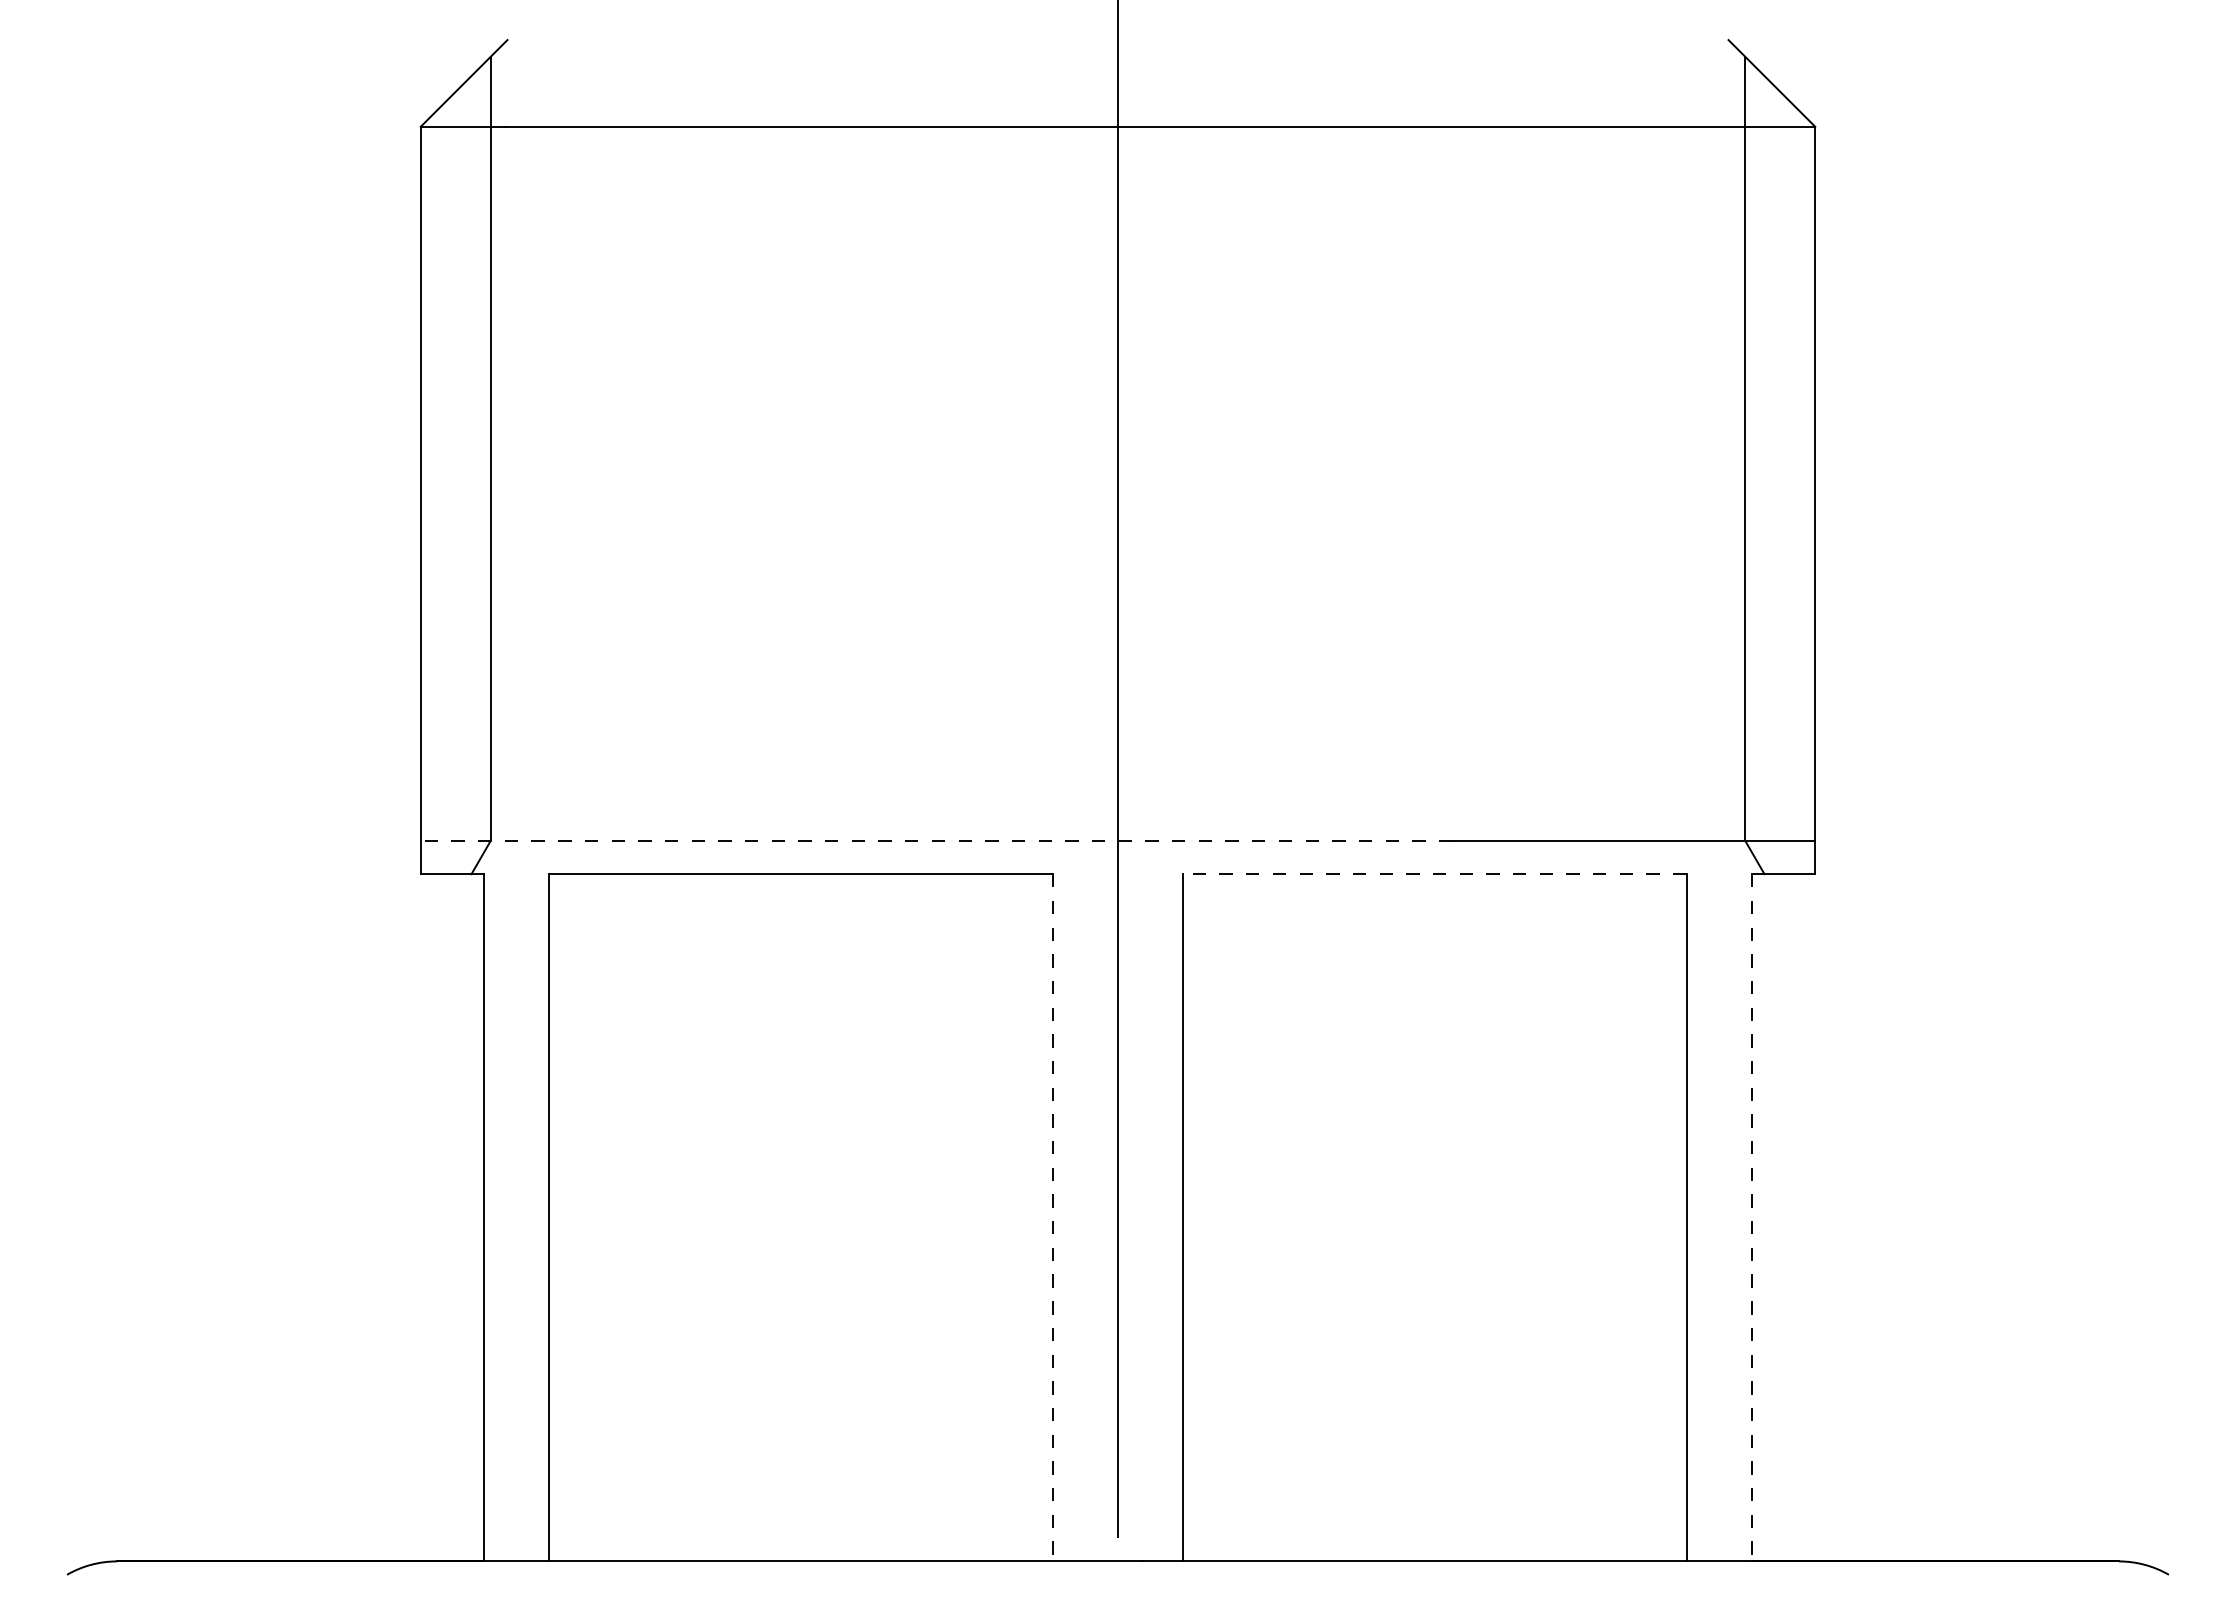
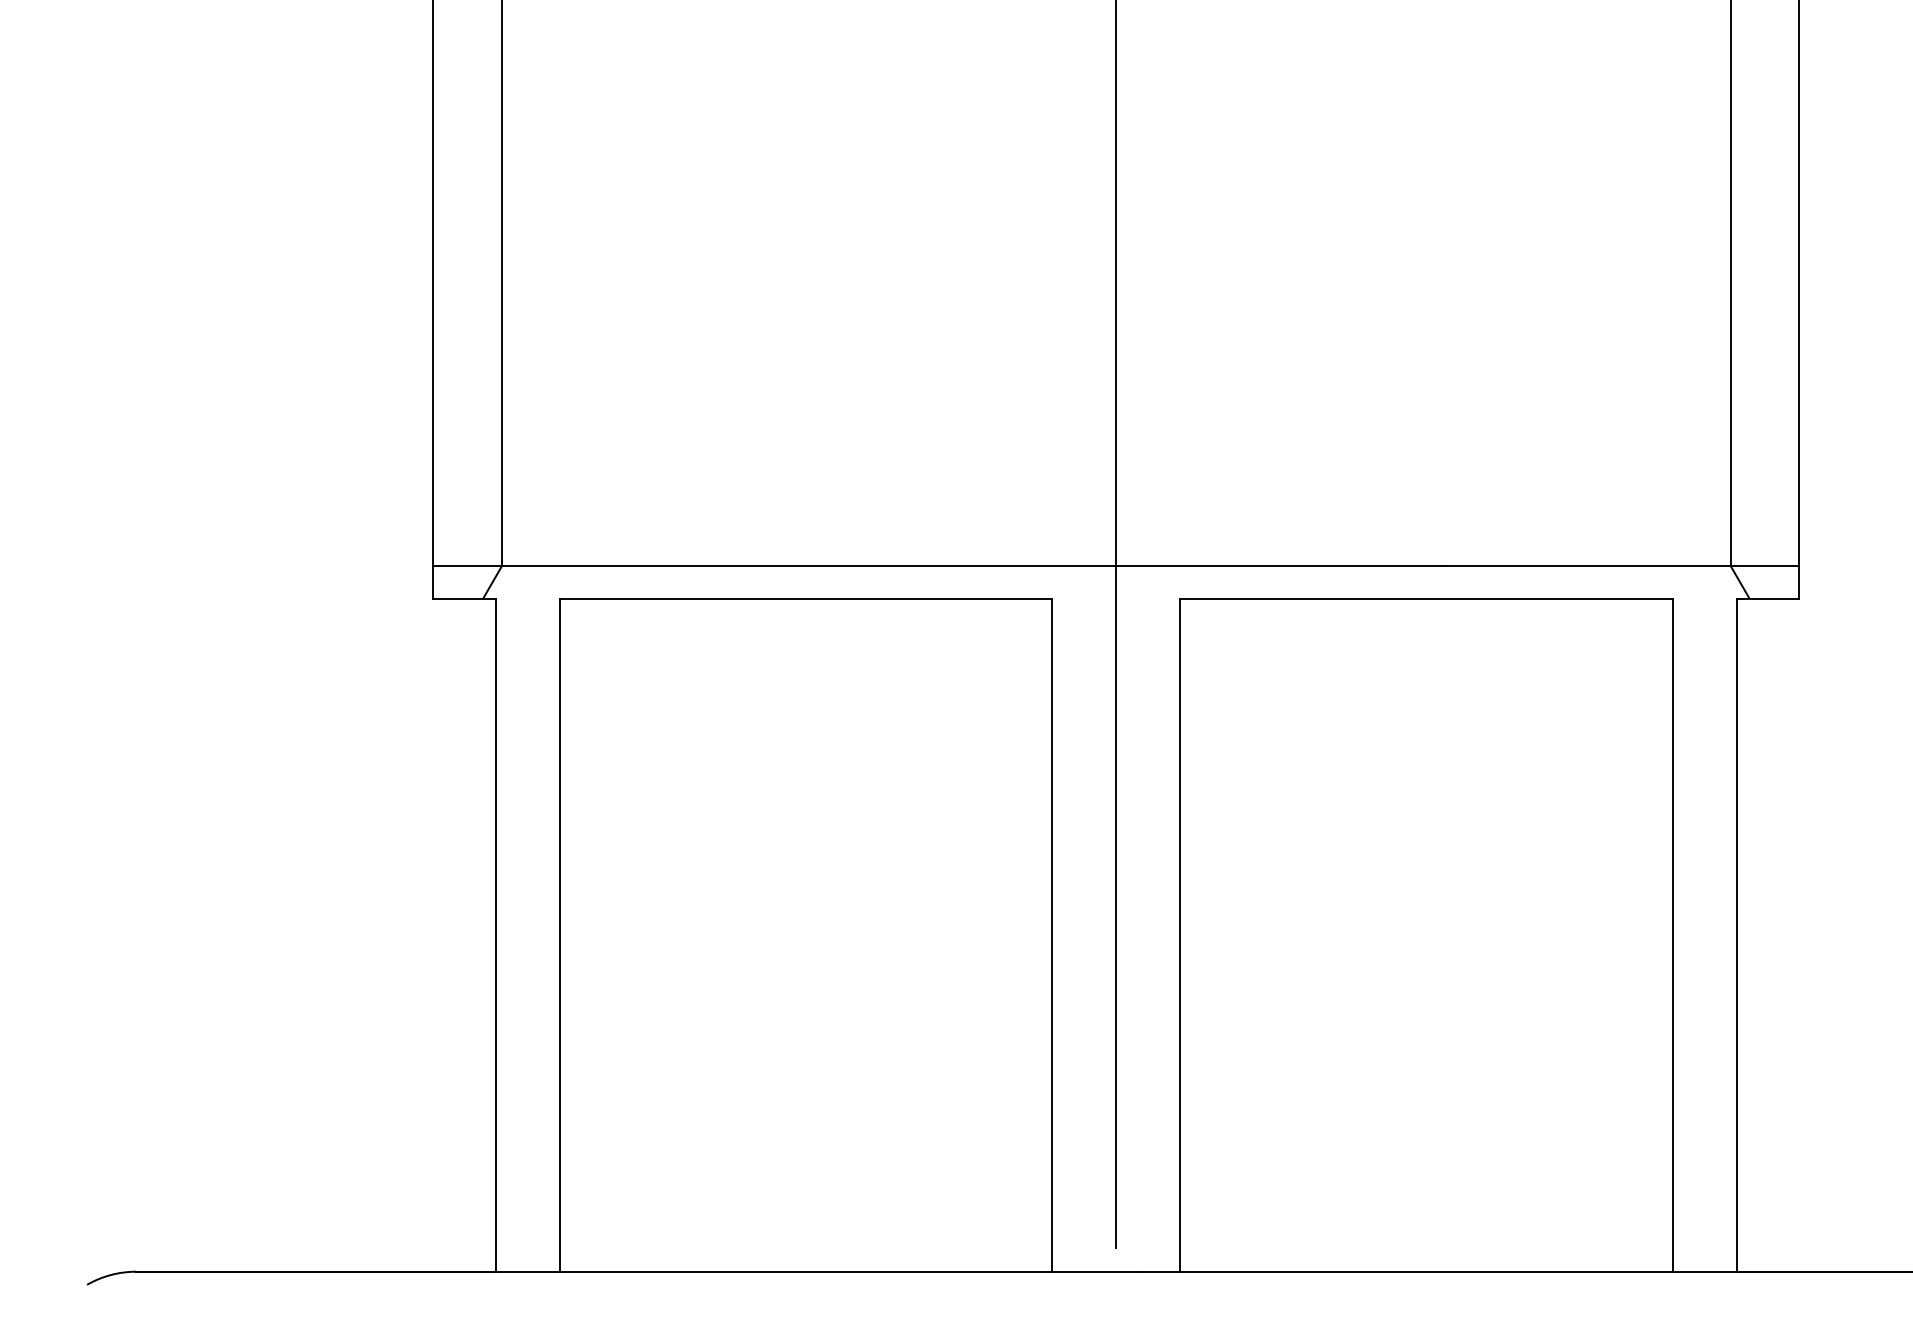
line: (936, 840) -> (938, 565), dashed -> solid
line: (1434, 874) -> (1426, 598), dashed -> solid
line: (1052, 1217) -> (1052, 934), dashed -> solid
line: (1751, 1217) -> (1736, 934), dashed -> solid

